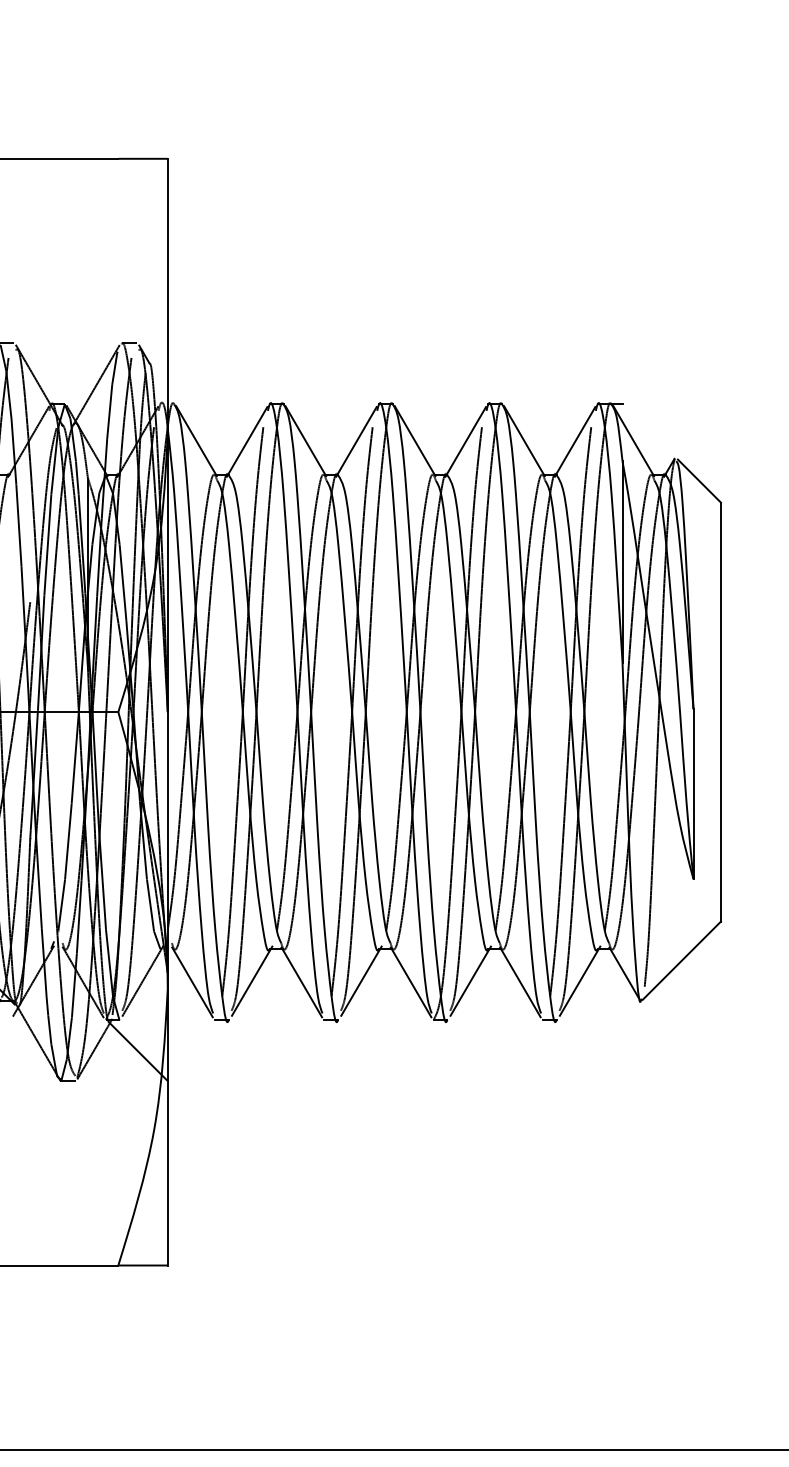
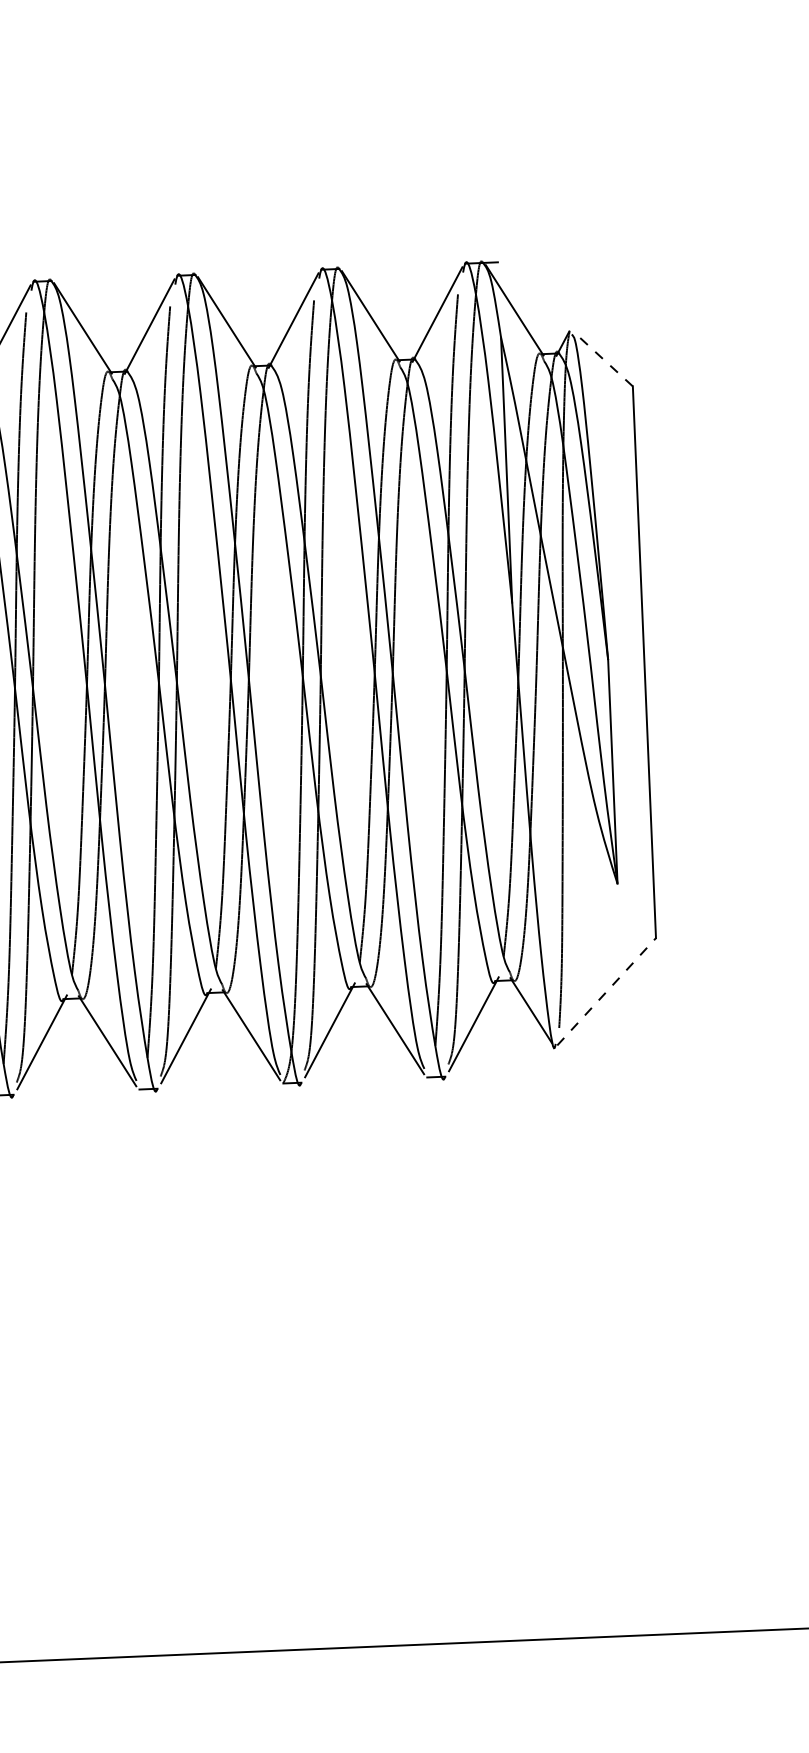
line: (699, 480) -> (603, 358), solid -> dashed
line: (682, 960) -> (607, 991), solid -> dashed

